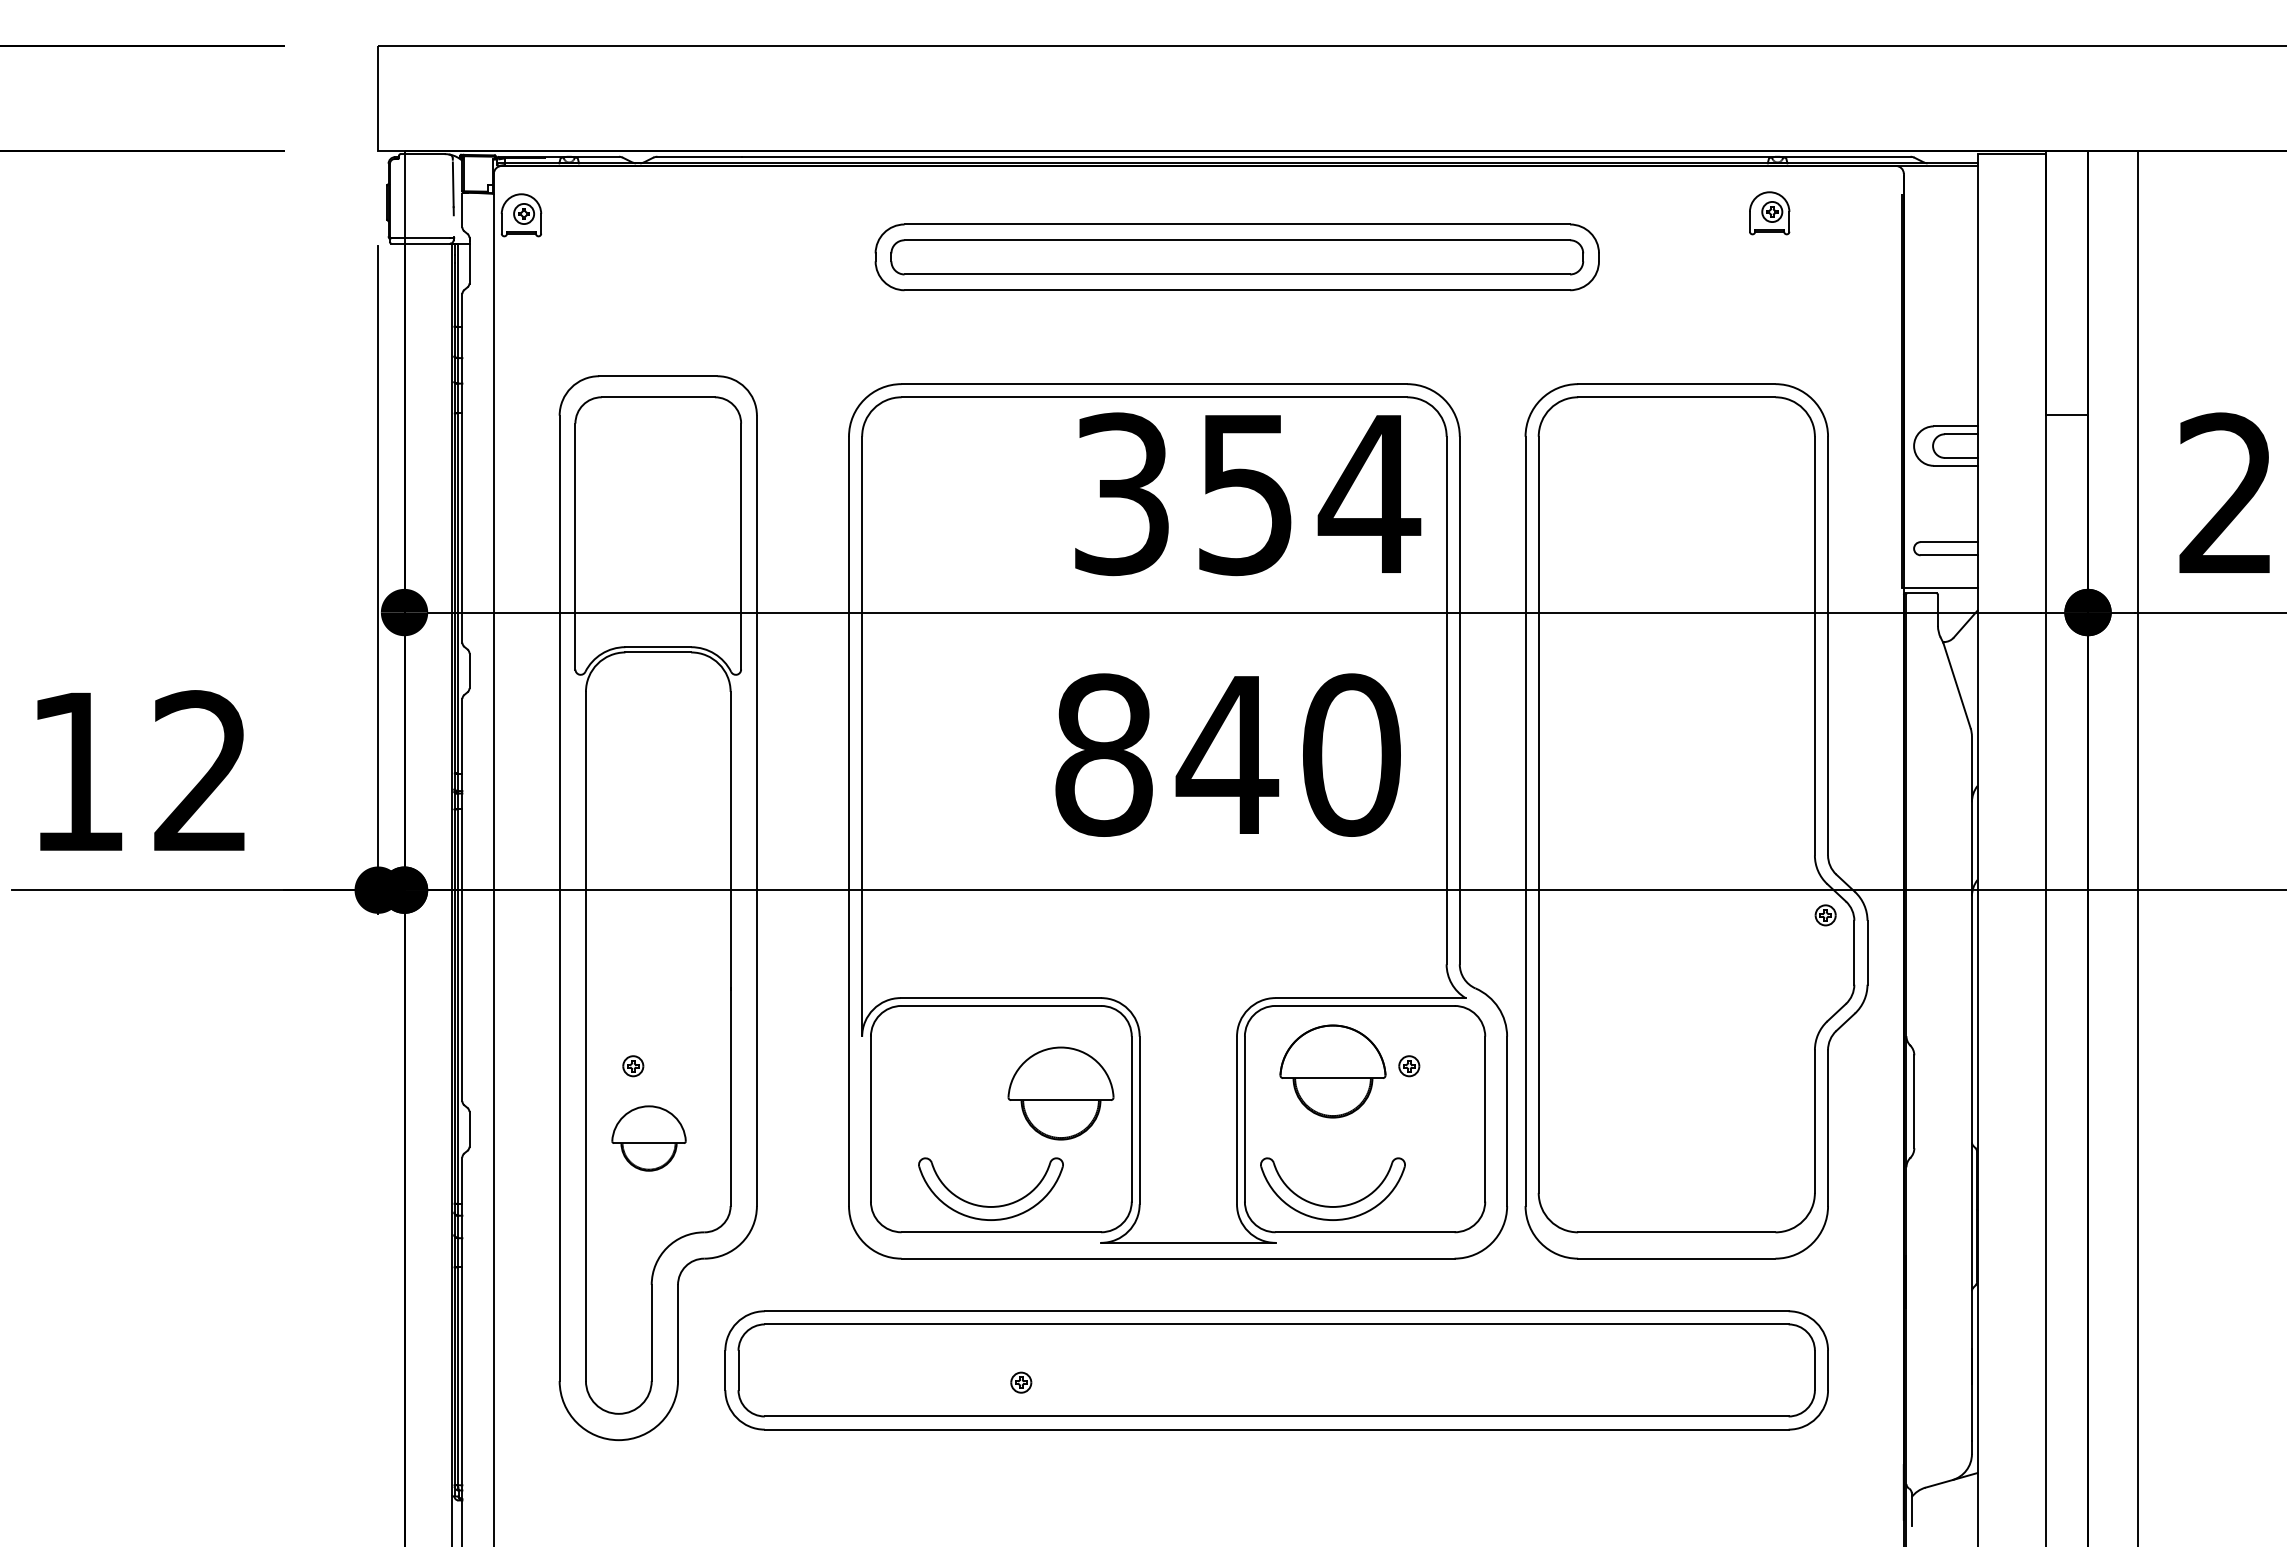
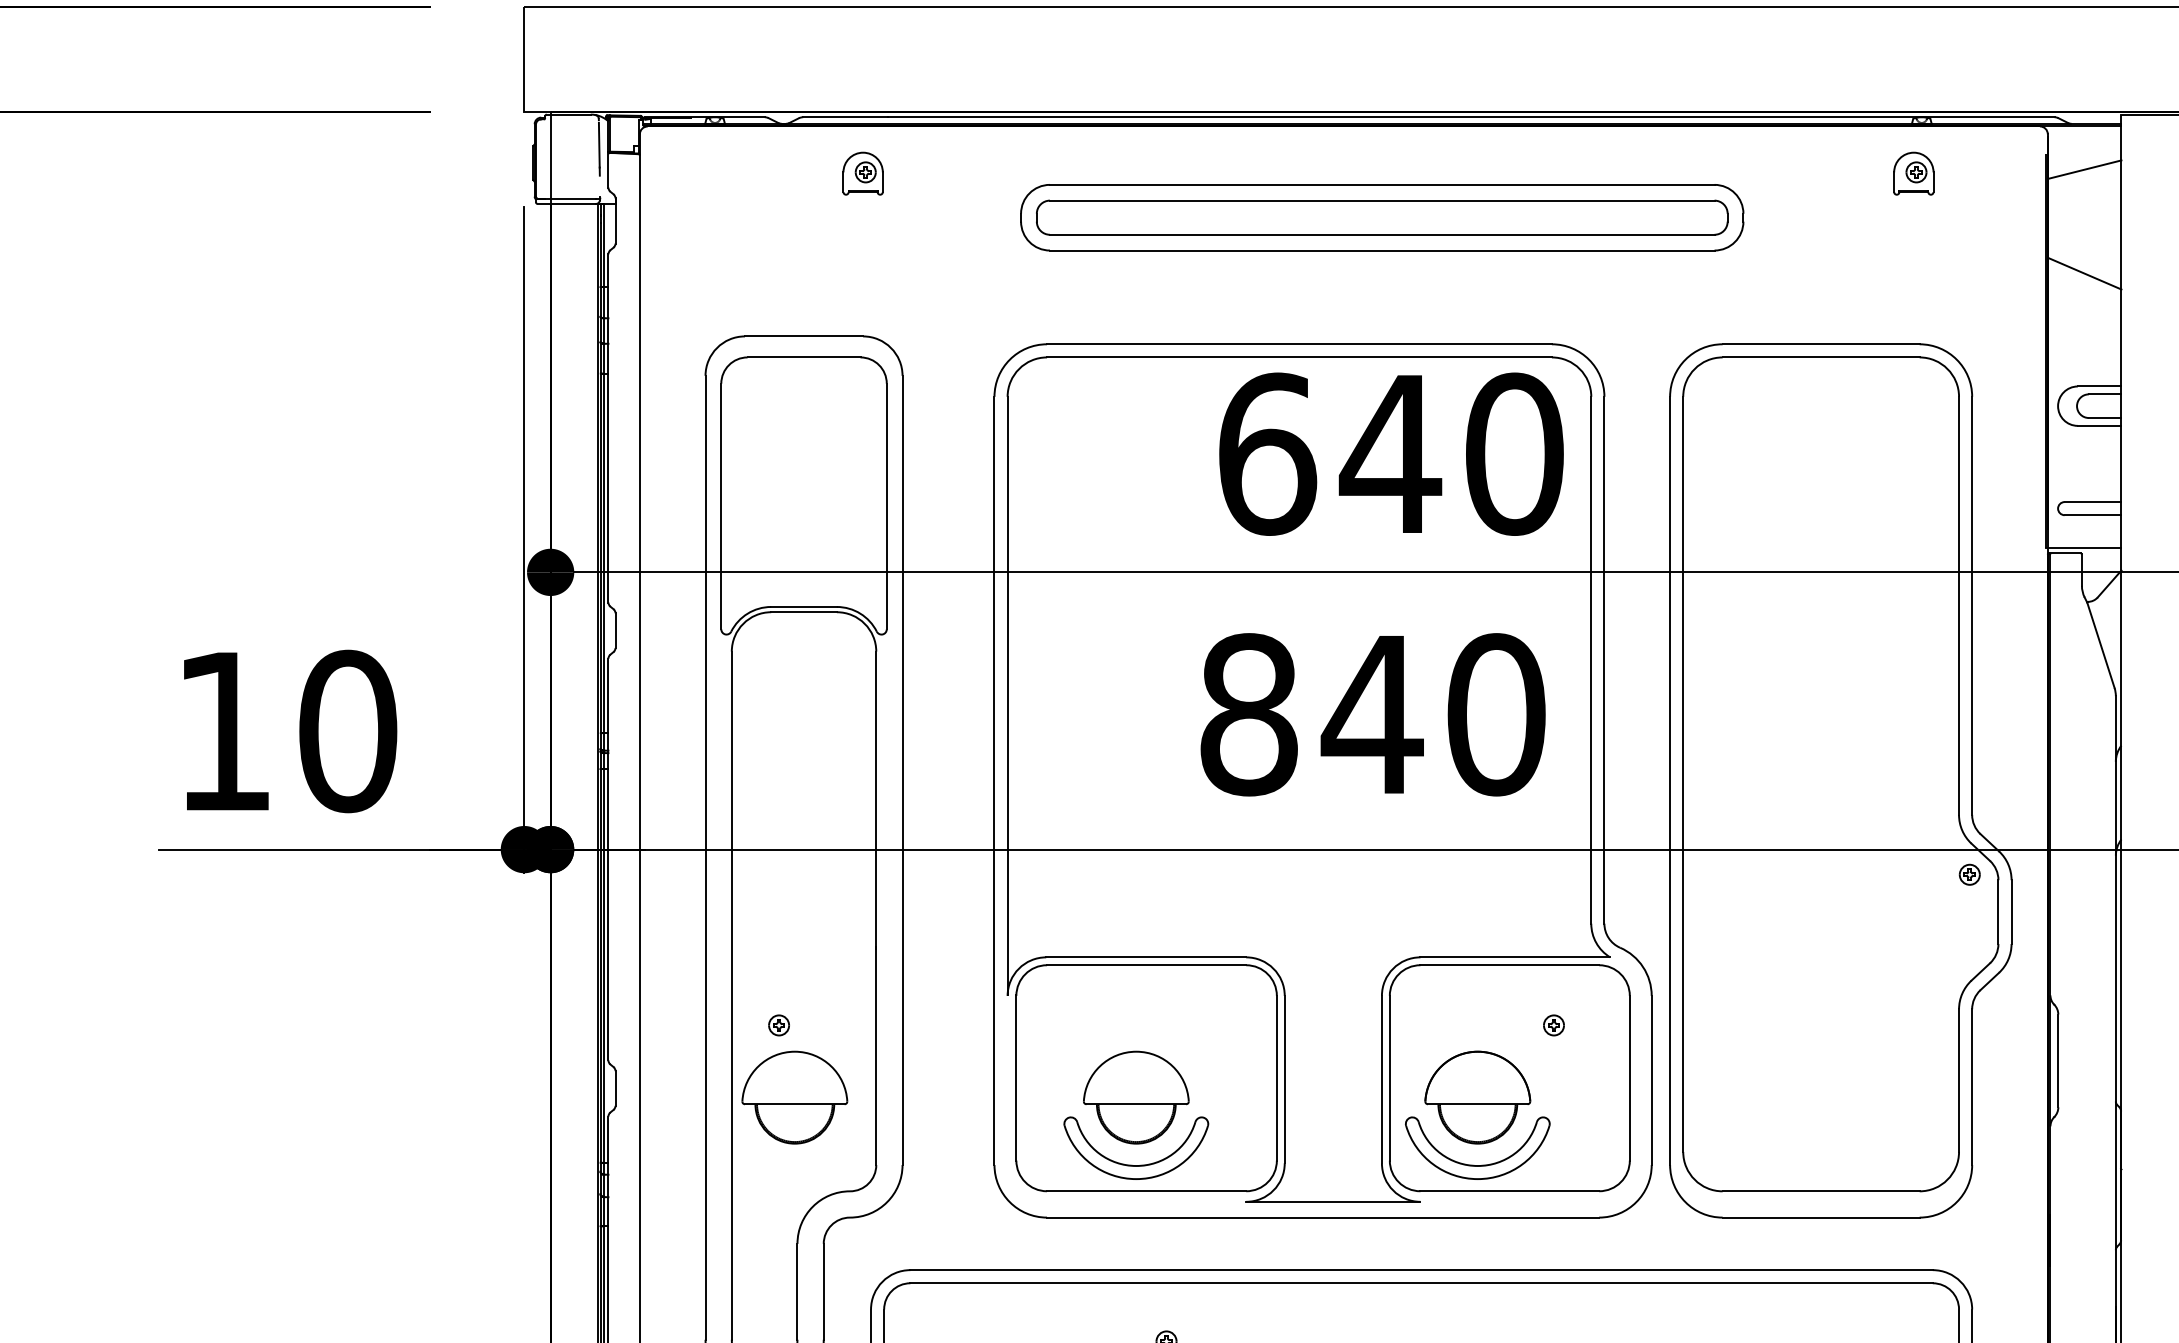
line: (1940, 209) -> (2084, 169), added
part: (521, 215) -> (863, 173), moved
line: (1940, 313) -> (2084, 273), added
text: (1247, 494) -> (1392, 454), 354 -> 640
text: (201, 771) -> (347, 731), 12 -> 10
part: (1332, 1071) -> (1477, 1097), moved
part: (1060, 1093) -> (1135, 1097), moved
part: (648, 1138) -> (794, 1097), size x1.43

